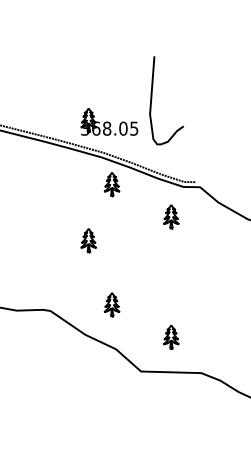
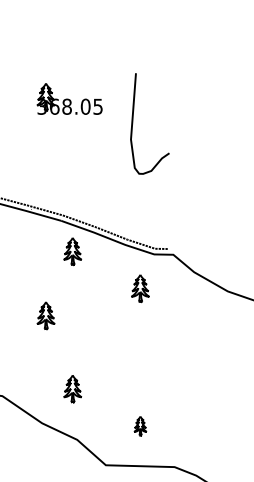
curve: (152, 99) -> (133, 122), moved
part: (109, 121) -> (69, 98), moved
part: (171, 337) -> (140, 426), size x0.7

